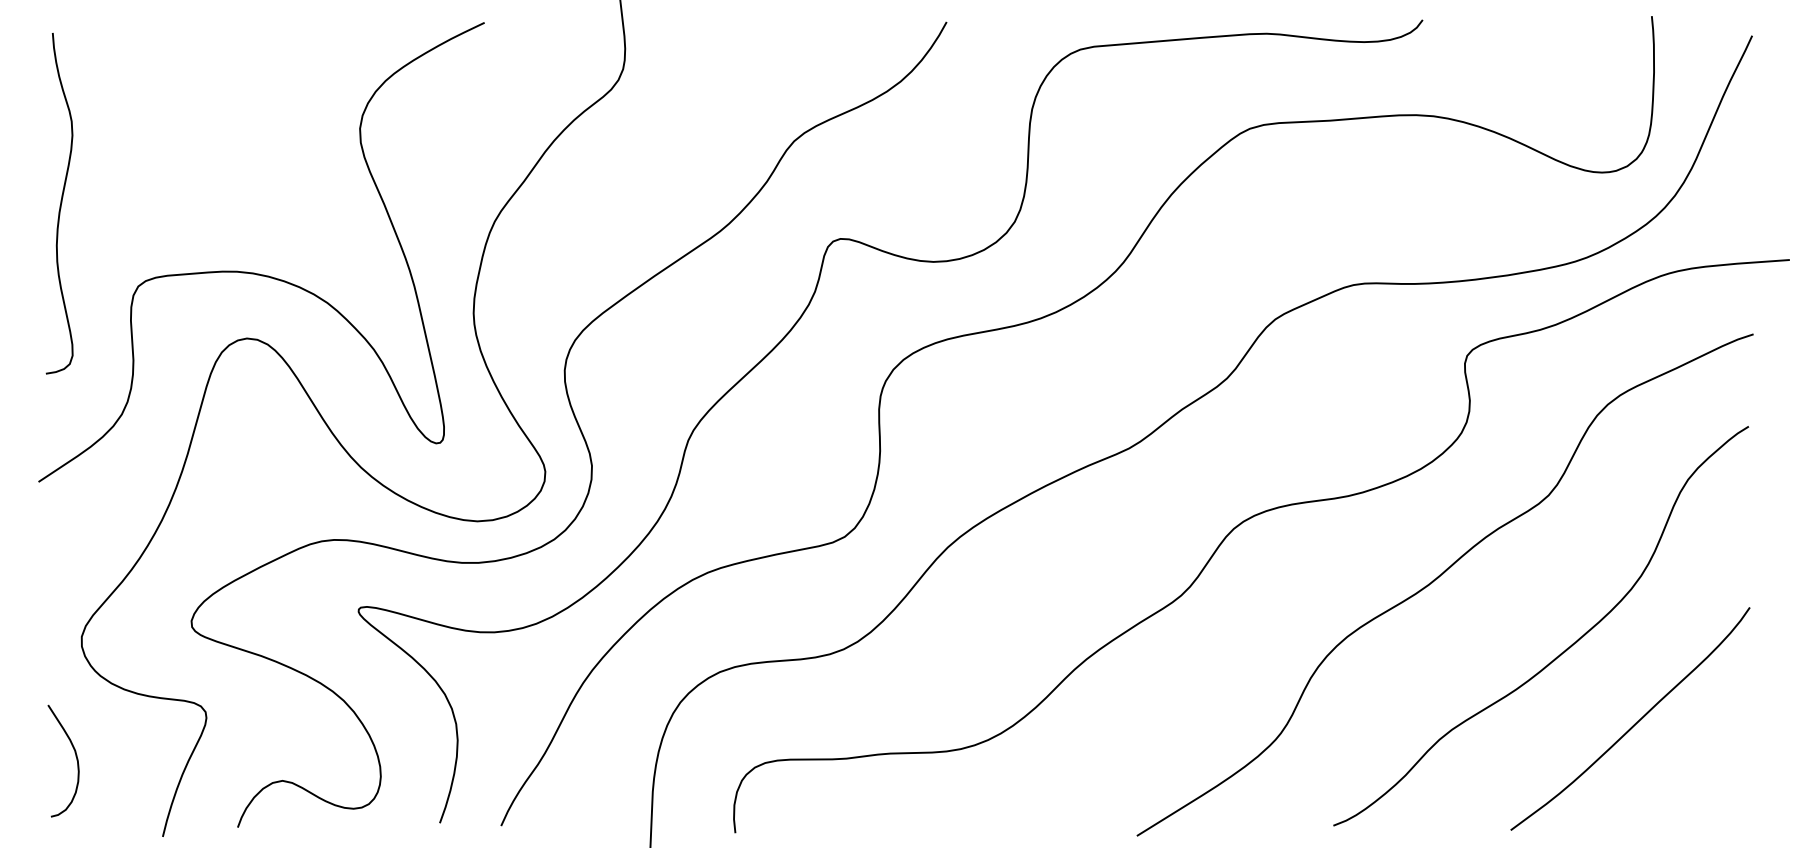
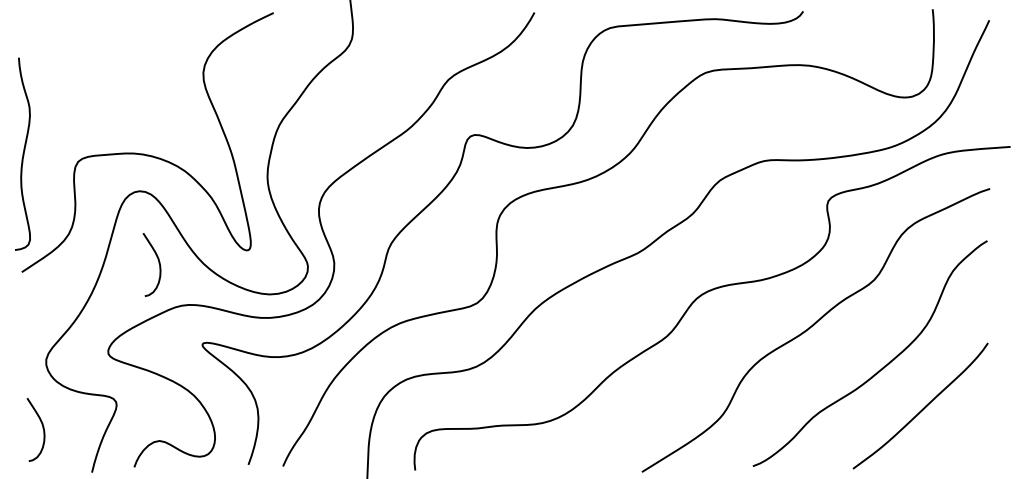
curve: (59, 202) -> (22, 153), moved
curve: (280, 466) -> (158, 263), added

